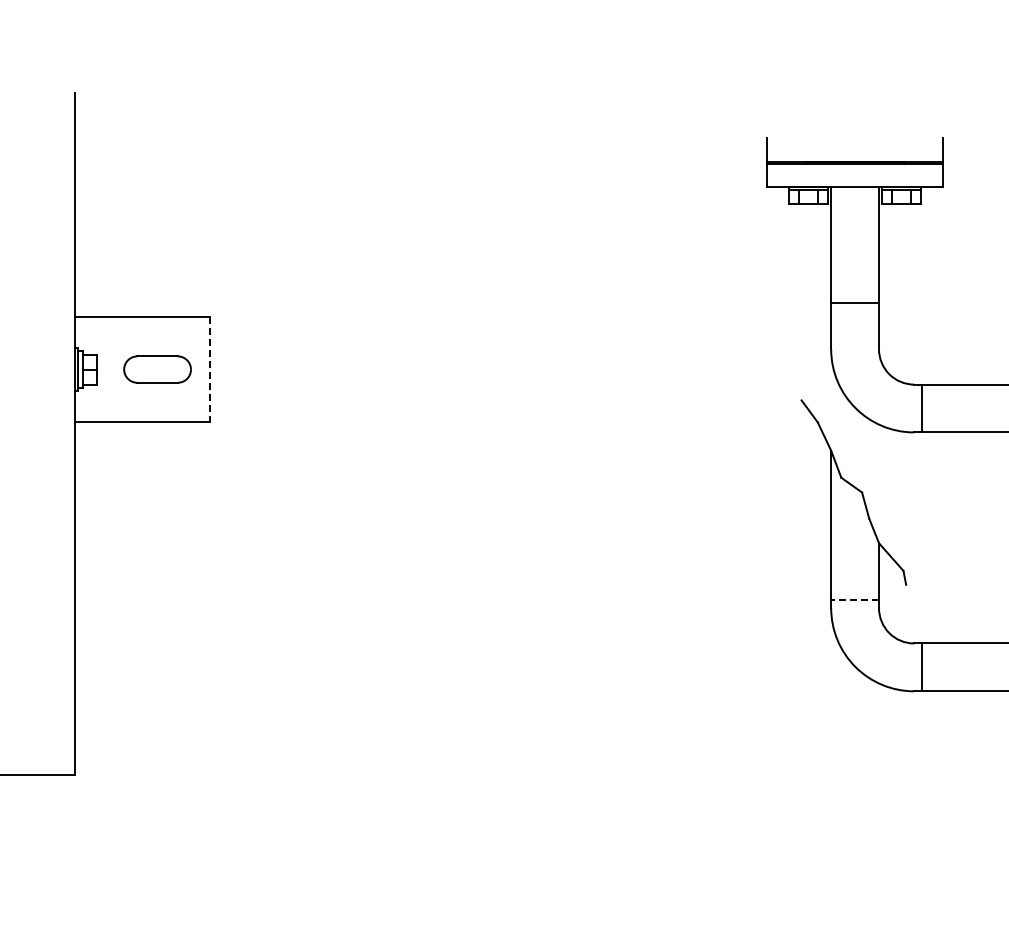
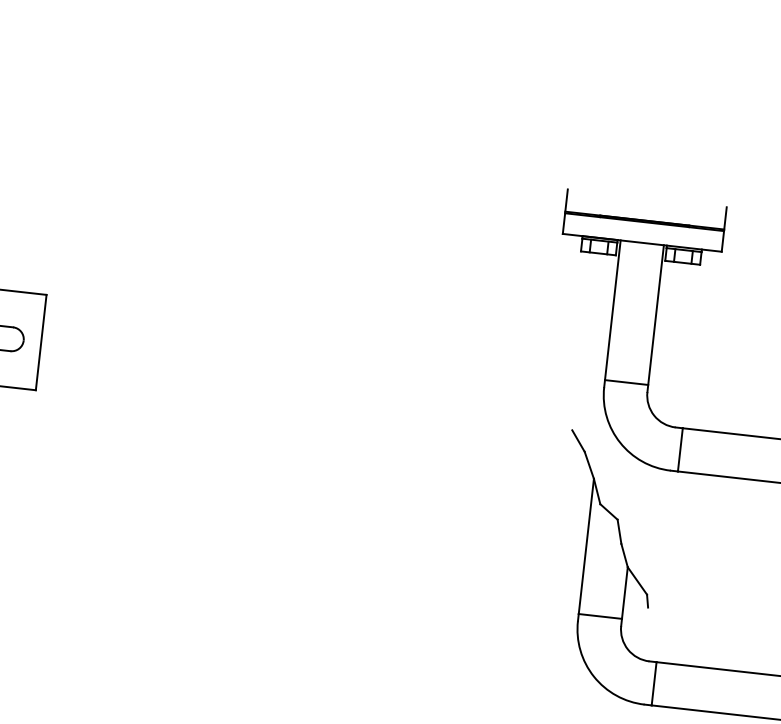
line: (855, 302) -> (626, 382), moved
line: (210, 369) -> (41, 342), dashed -> solid
line: (855, 600) -> (600, 616), dashed -> solid

